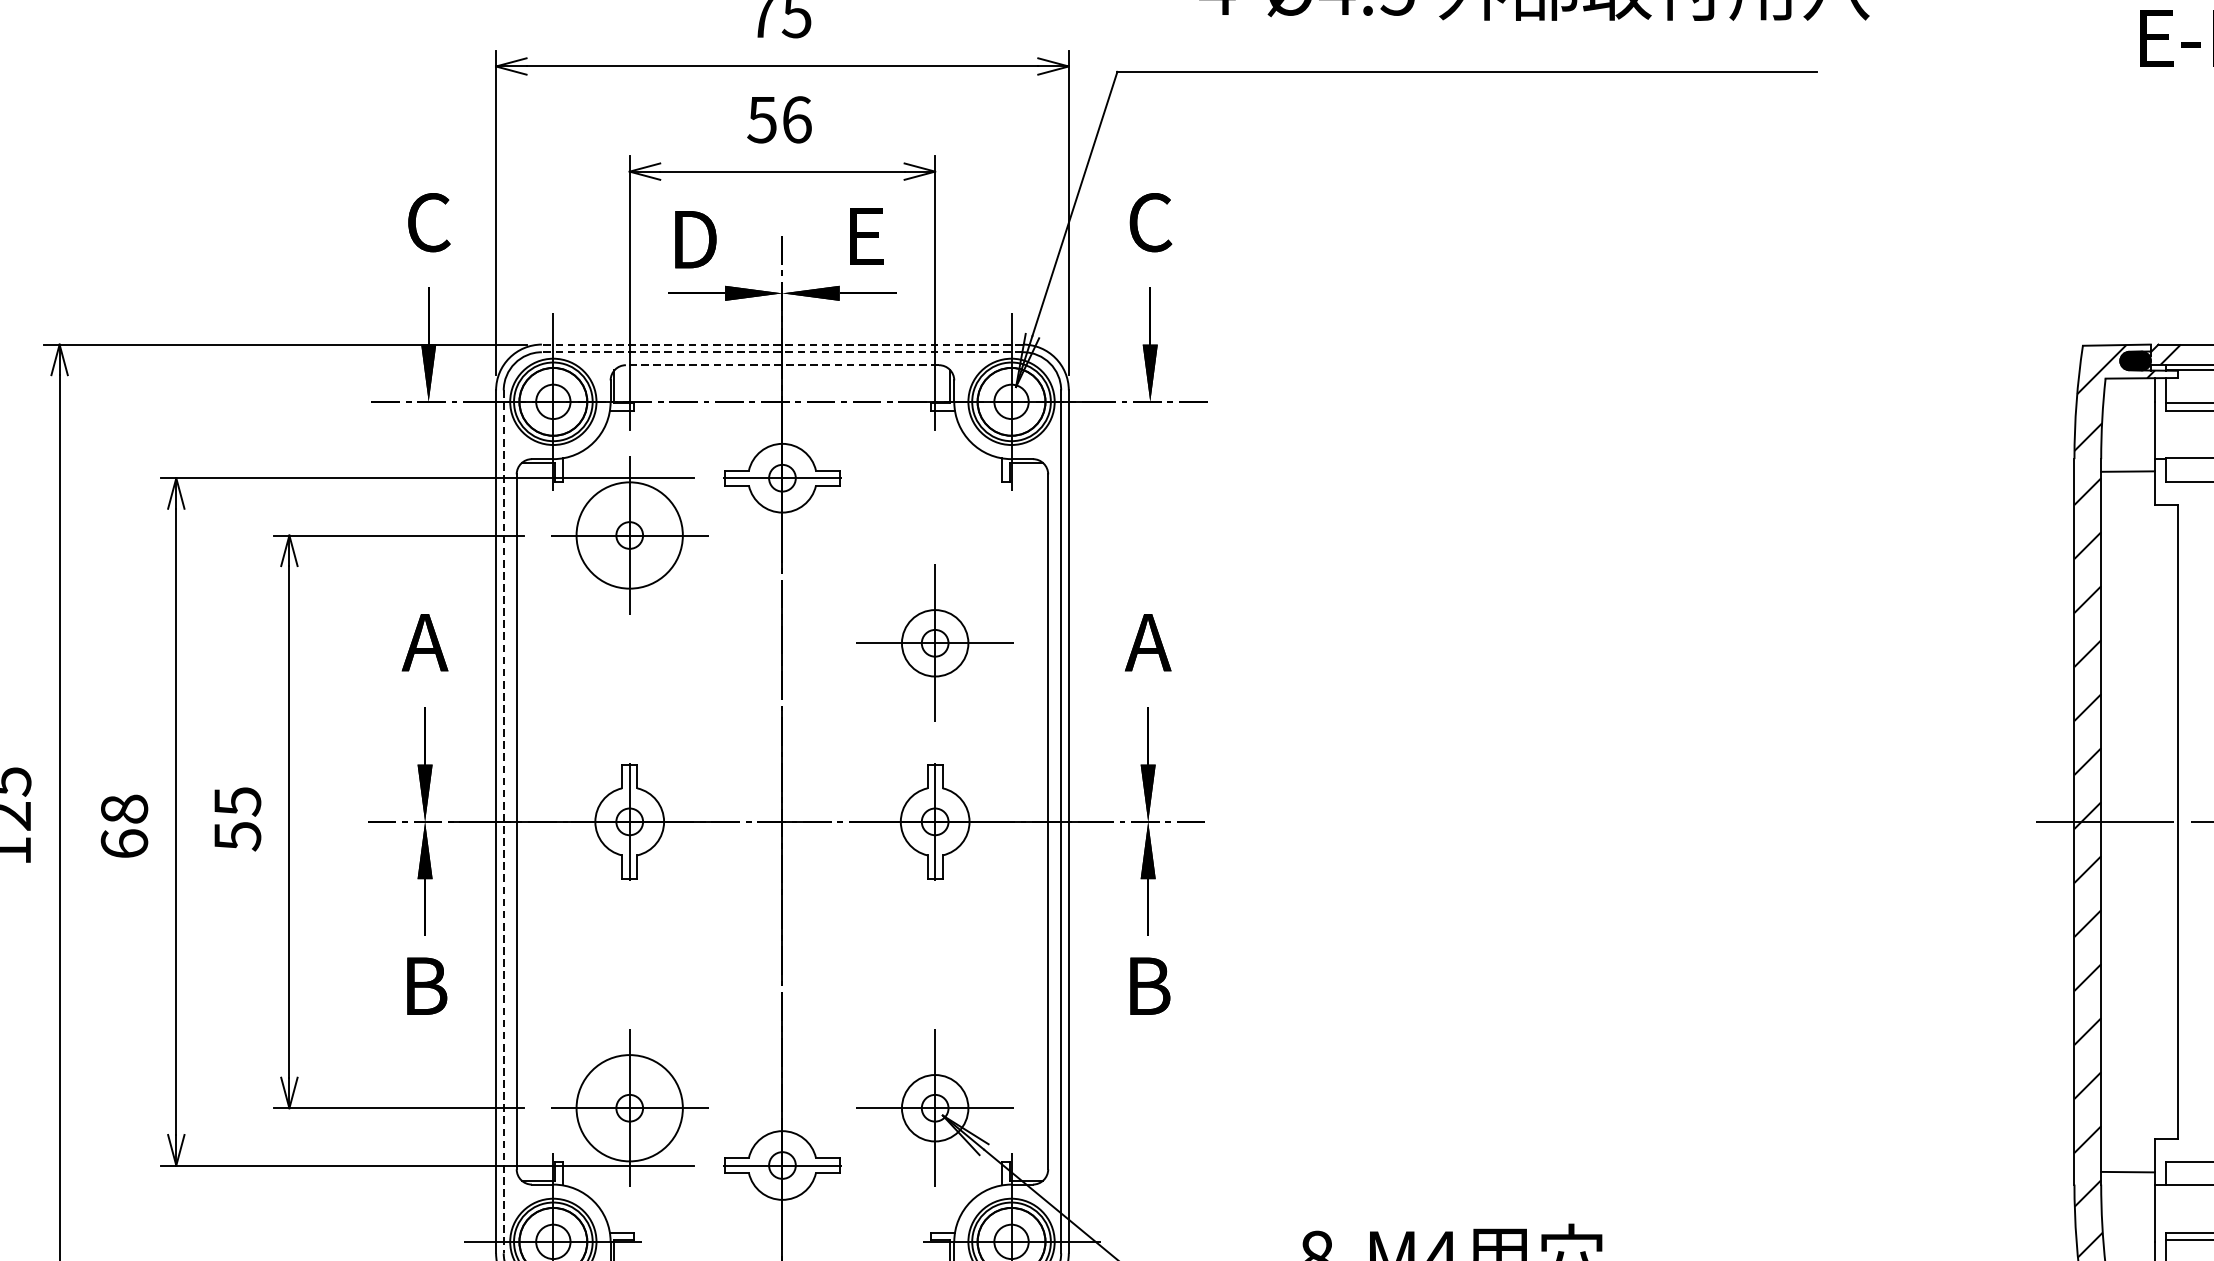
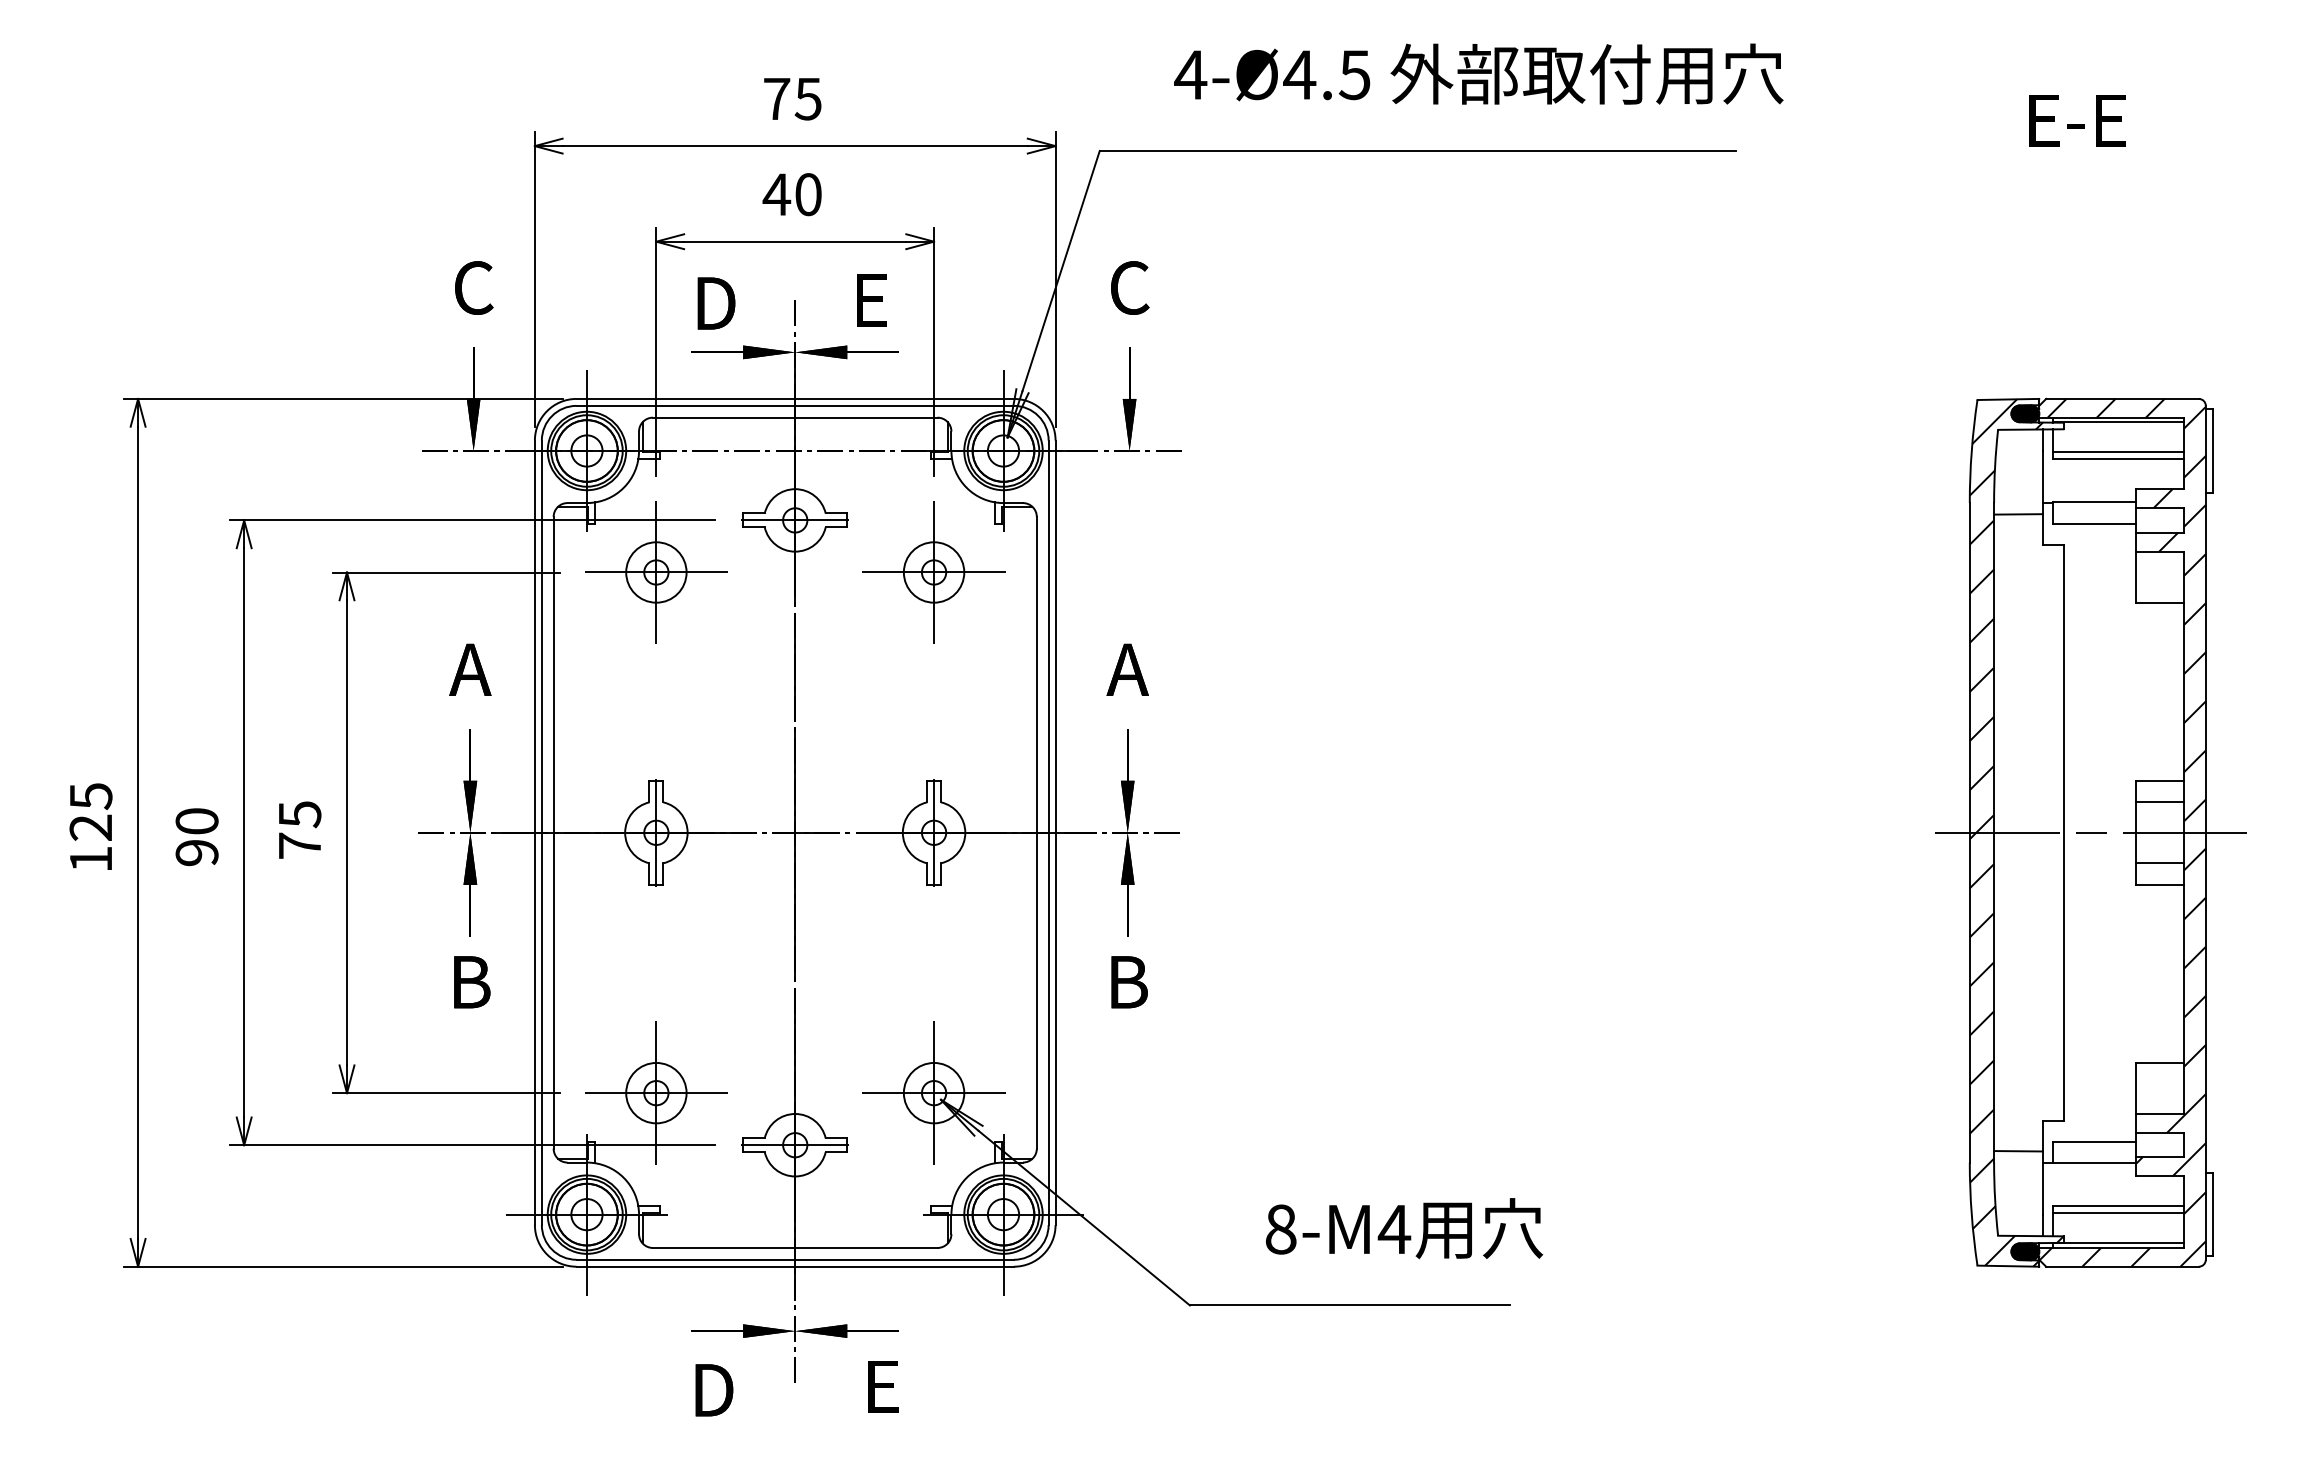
text: (778, 119) -> (791, 194), 56 -> 40
line: (782, 344) -> (795, 398), dashed -> solid
line: (782, 351) -> (795, 405), dashed -> solid
line: (781, 365) -> (794, 417), dashed -> solid
circle: (629, 535) -> (656, 572), size x0.62
part: (934, 643) -> (933, 572), moved
line: (503, 822) -> (541, 833), dashed -> solid
text: (123, 827) -> (196, 837), 68 -> 90
text: (238, 835) -> (300, 845), 55 -> 75
circle: (629, 1107) -> (656, 1092), size x0.62

